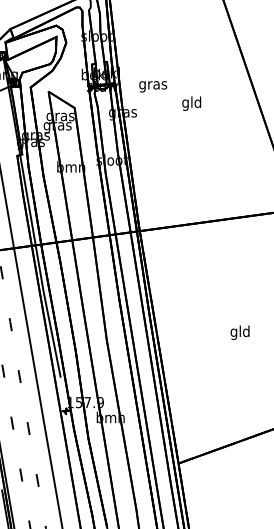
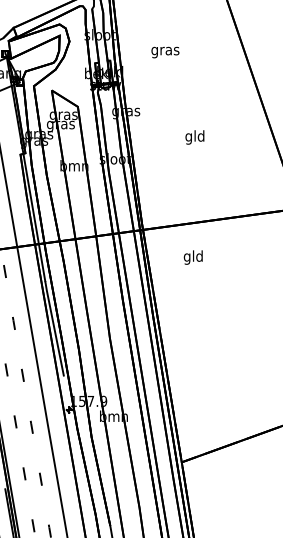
text: (153, 86) -> (165, 52), moved
text: (191, 103) -> (194, 137), moved
text: (239, 332) -> (192, 257), moved

